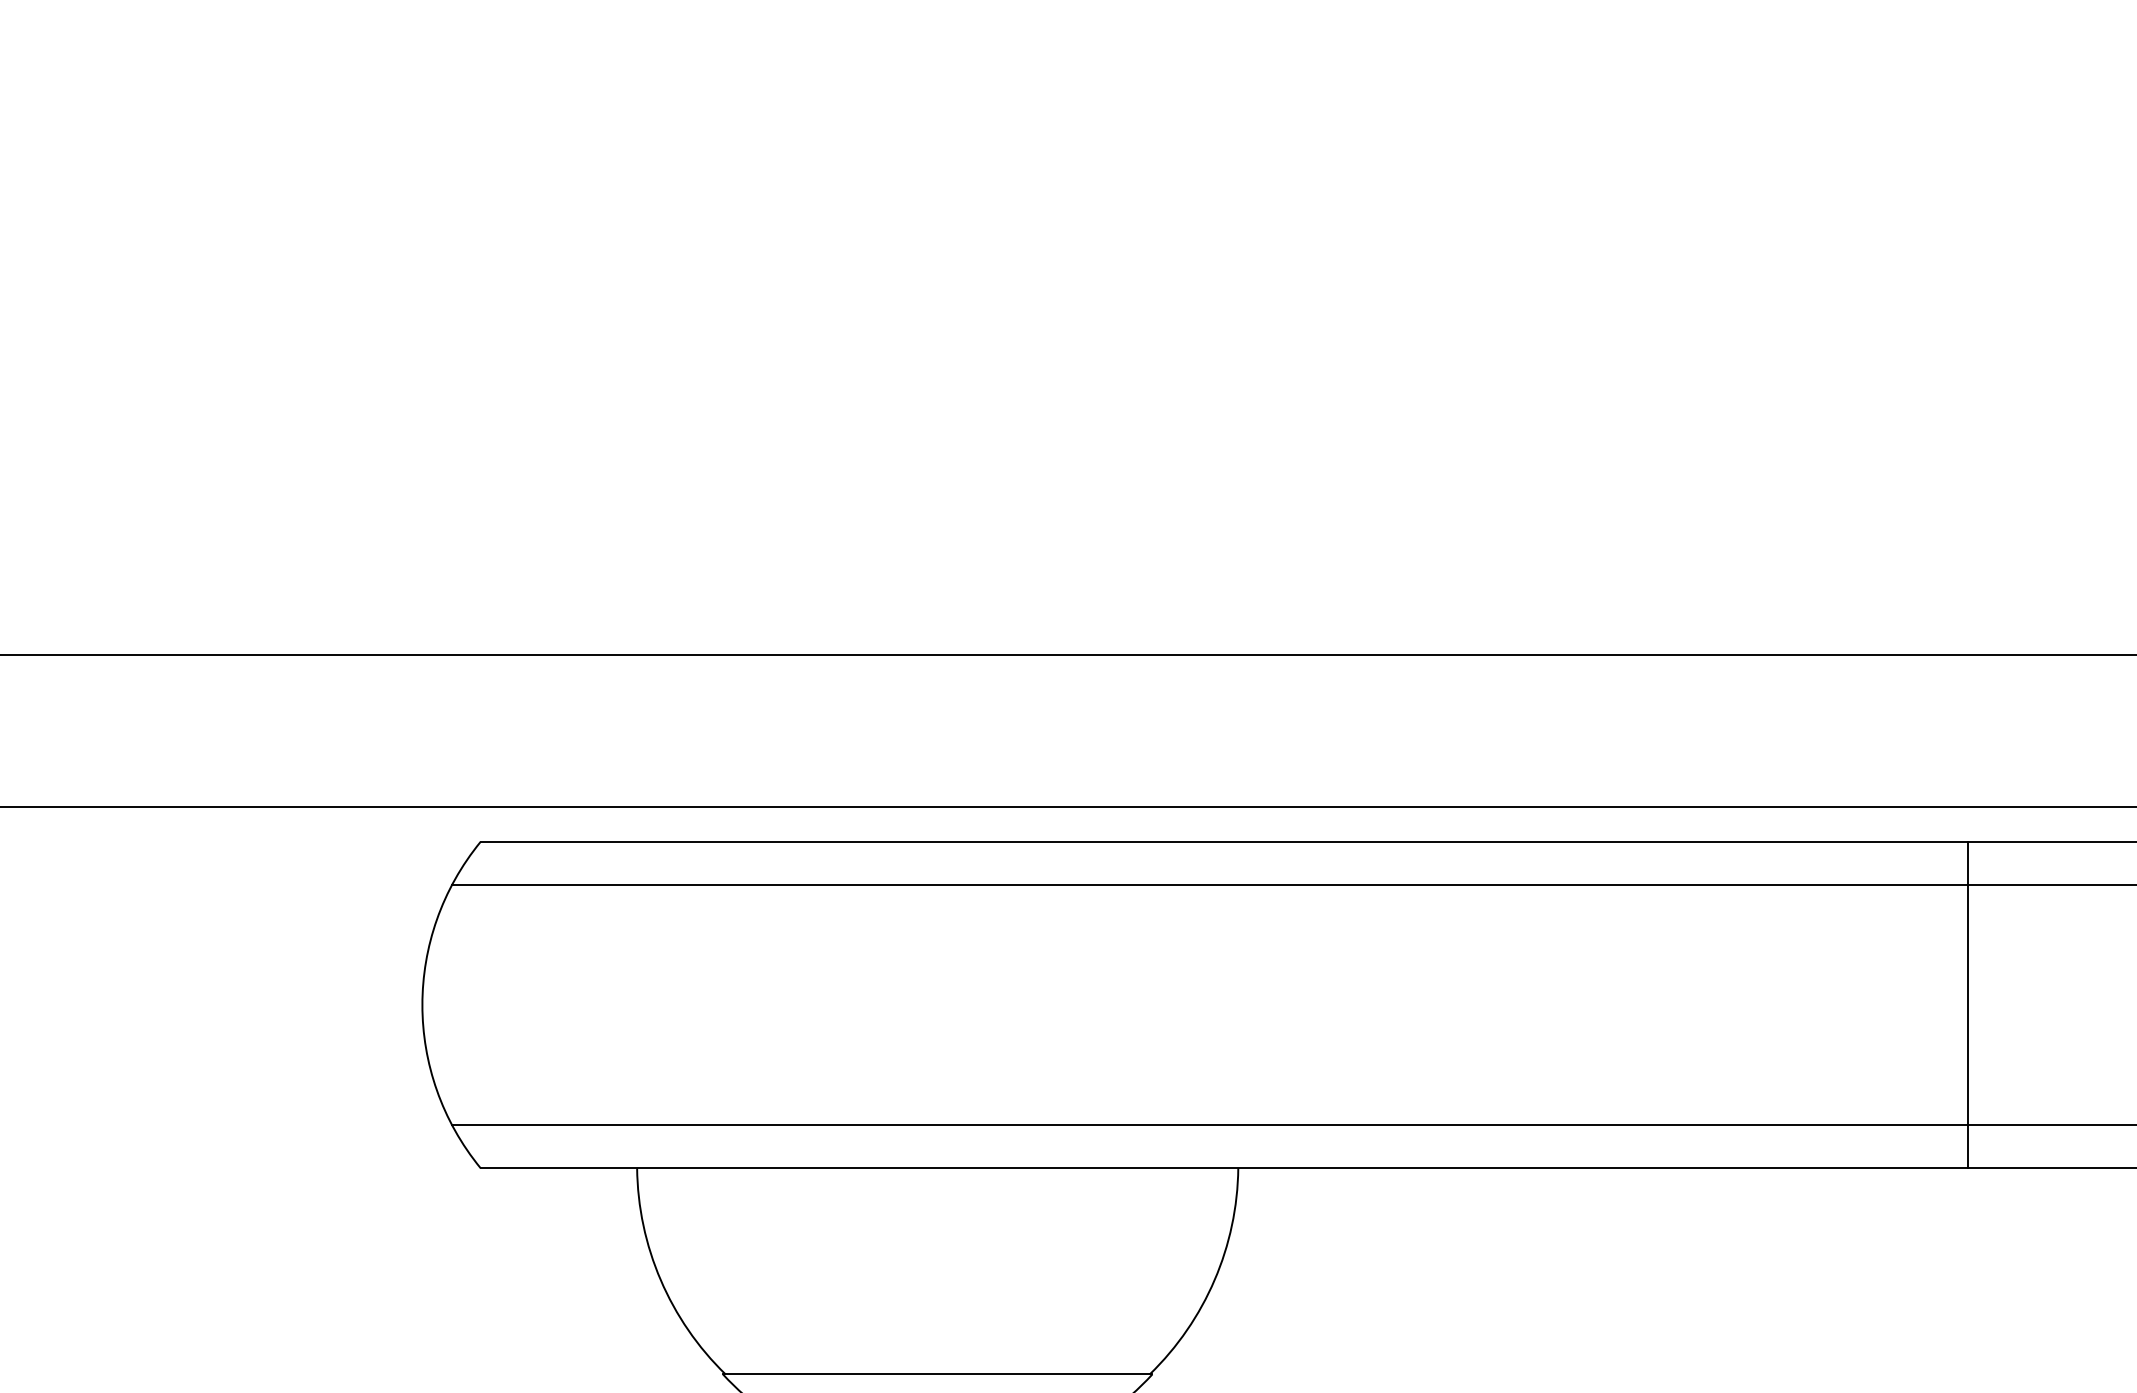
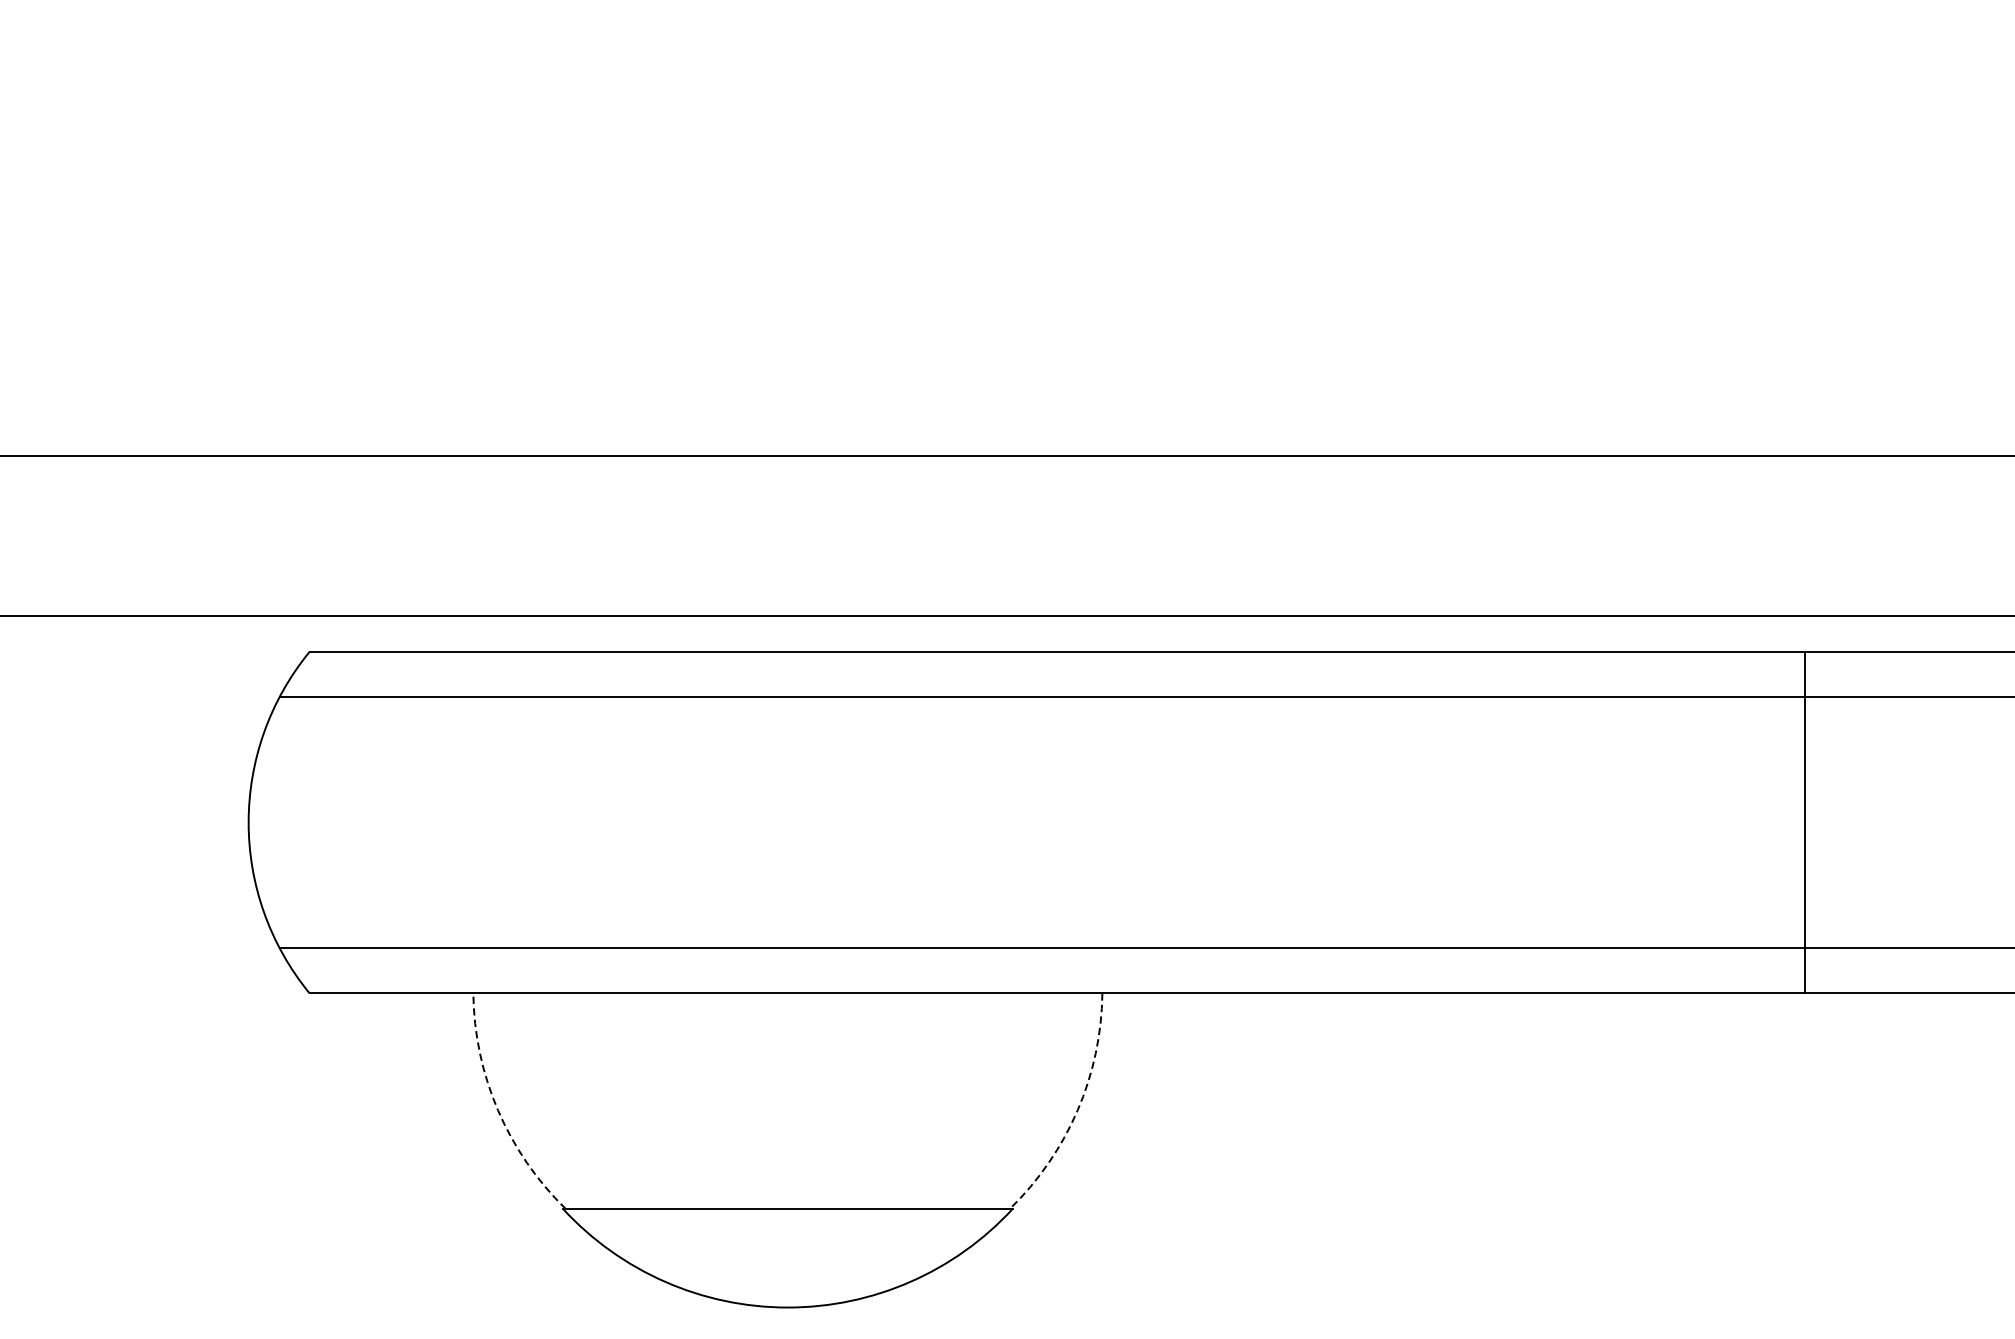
line: (1968, 1004) -> (1804, 822), moved
arc: (660, 1280) -> (497, 1110), solid -> dashed
arc: (1214, 1280) -> (1077, 1110), solid -> dashed

